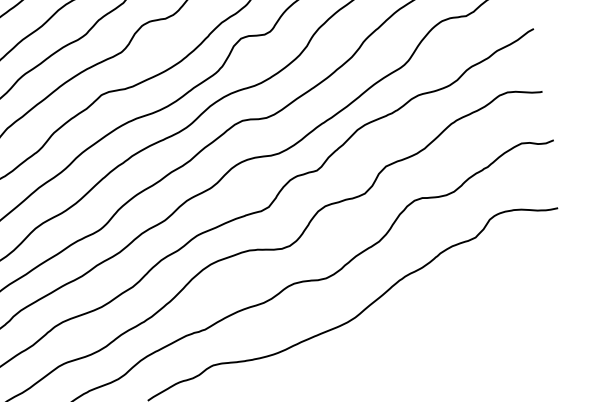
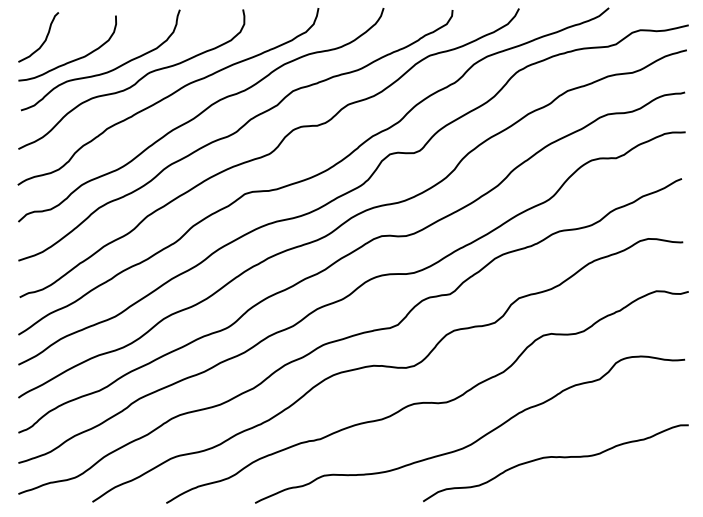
curve: (441, 321) -> (556, 458), added

